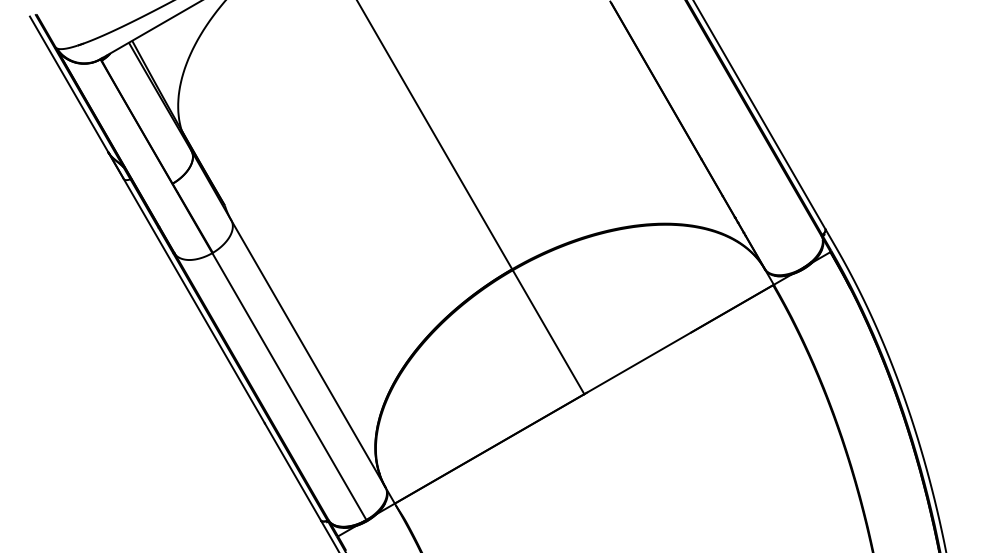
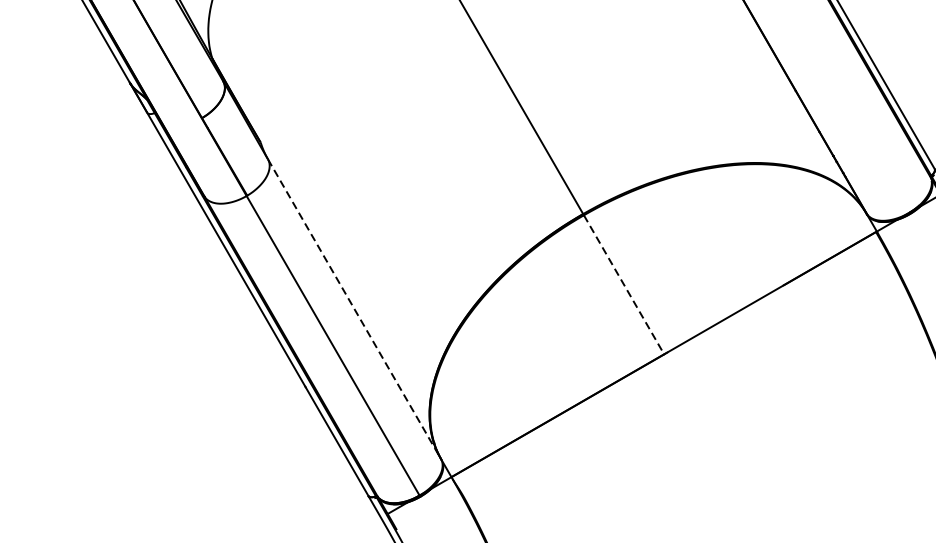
line: (548, 332) -> (623, 285), solid -> dashed
line: (308, 354) -> (354, 309), solid -> dashed

